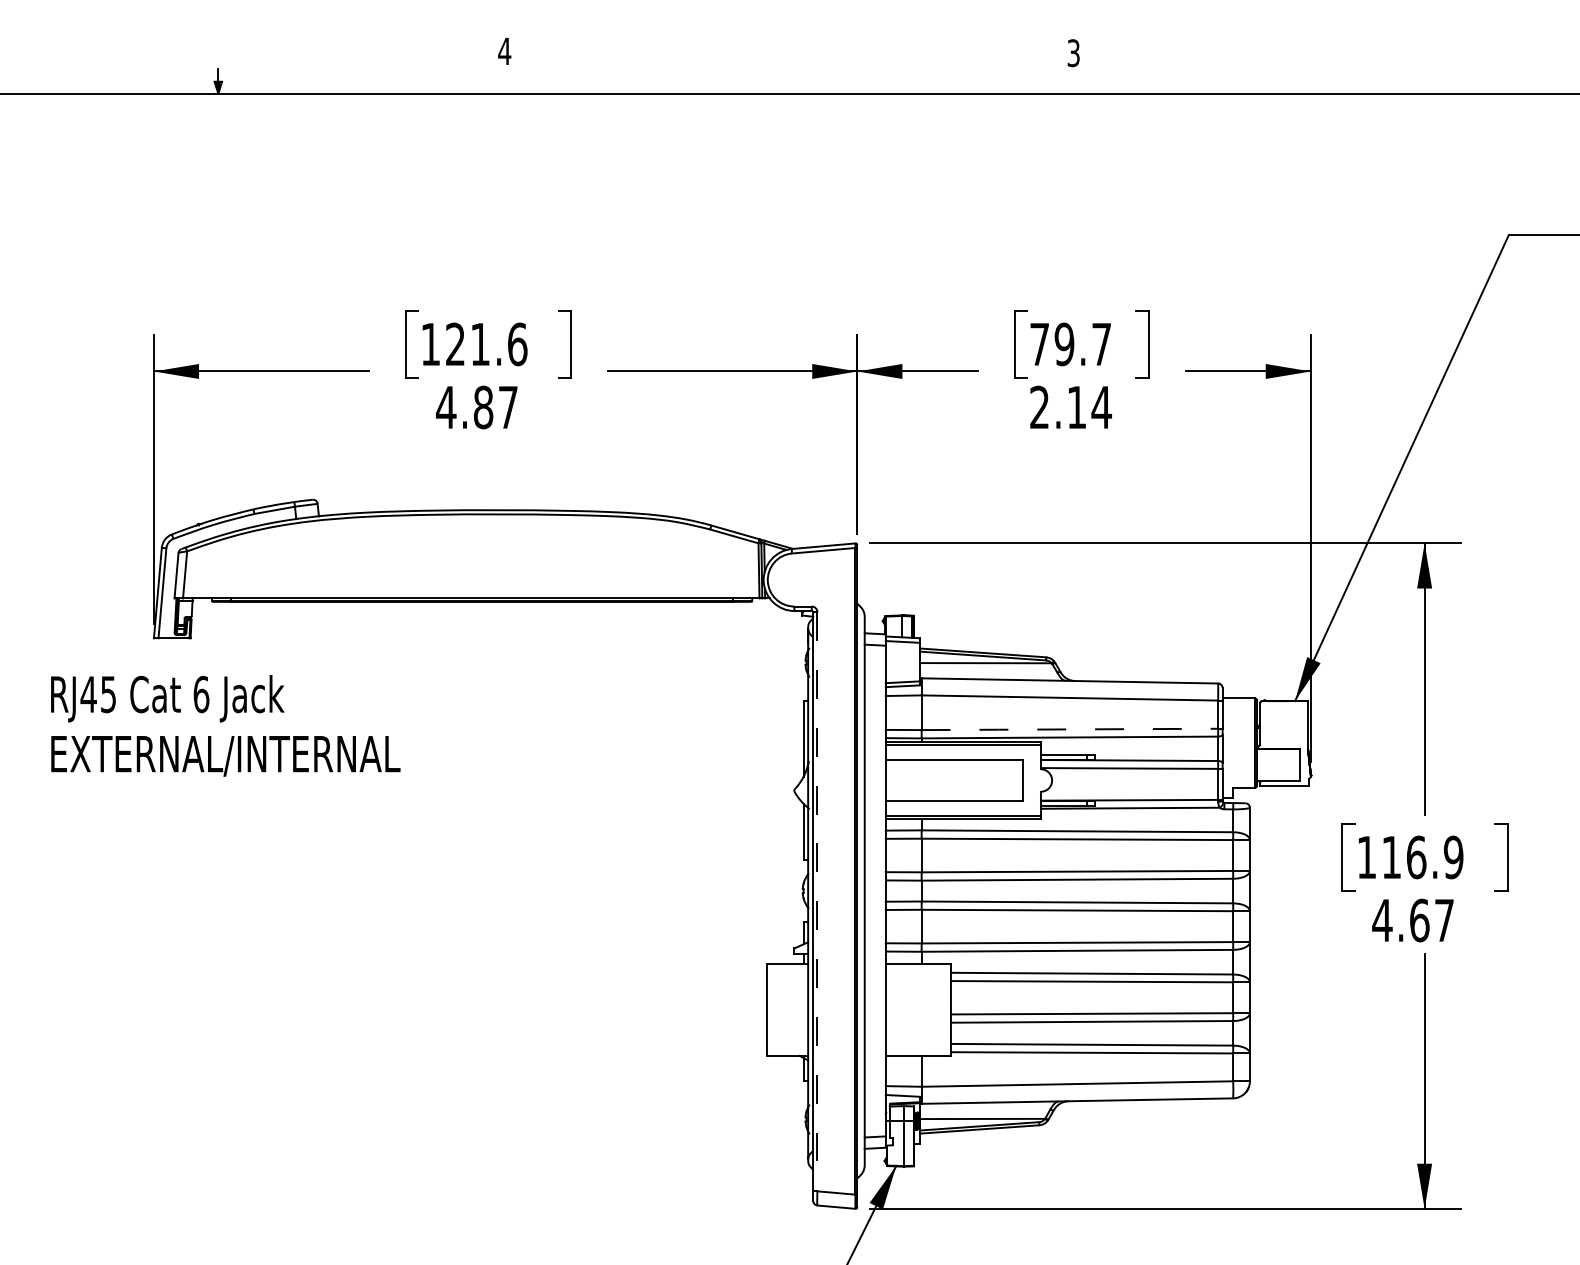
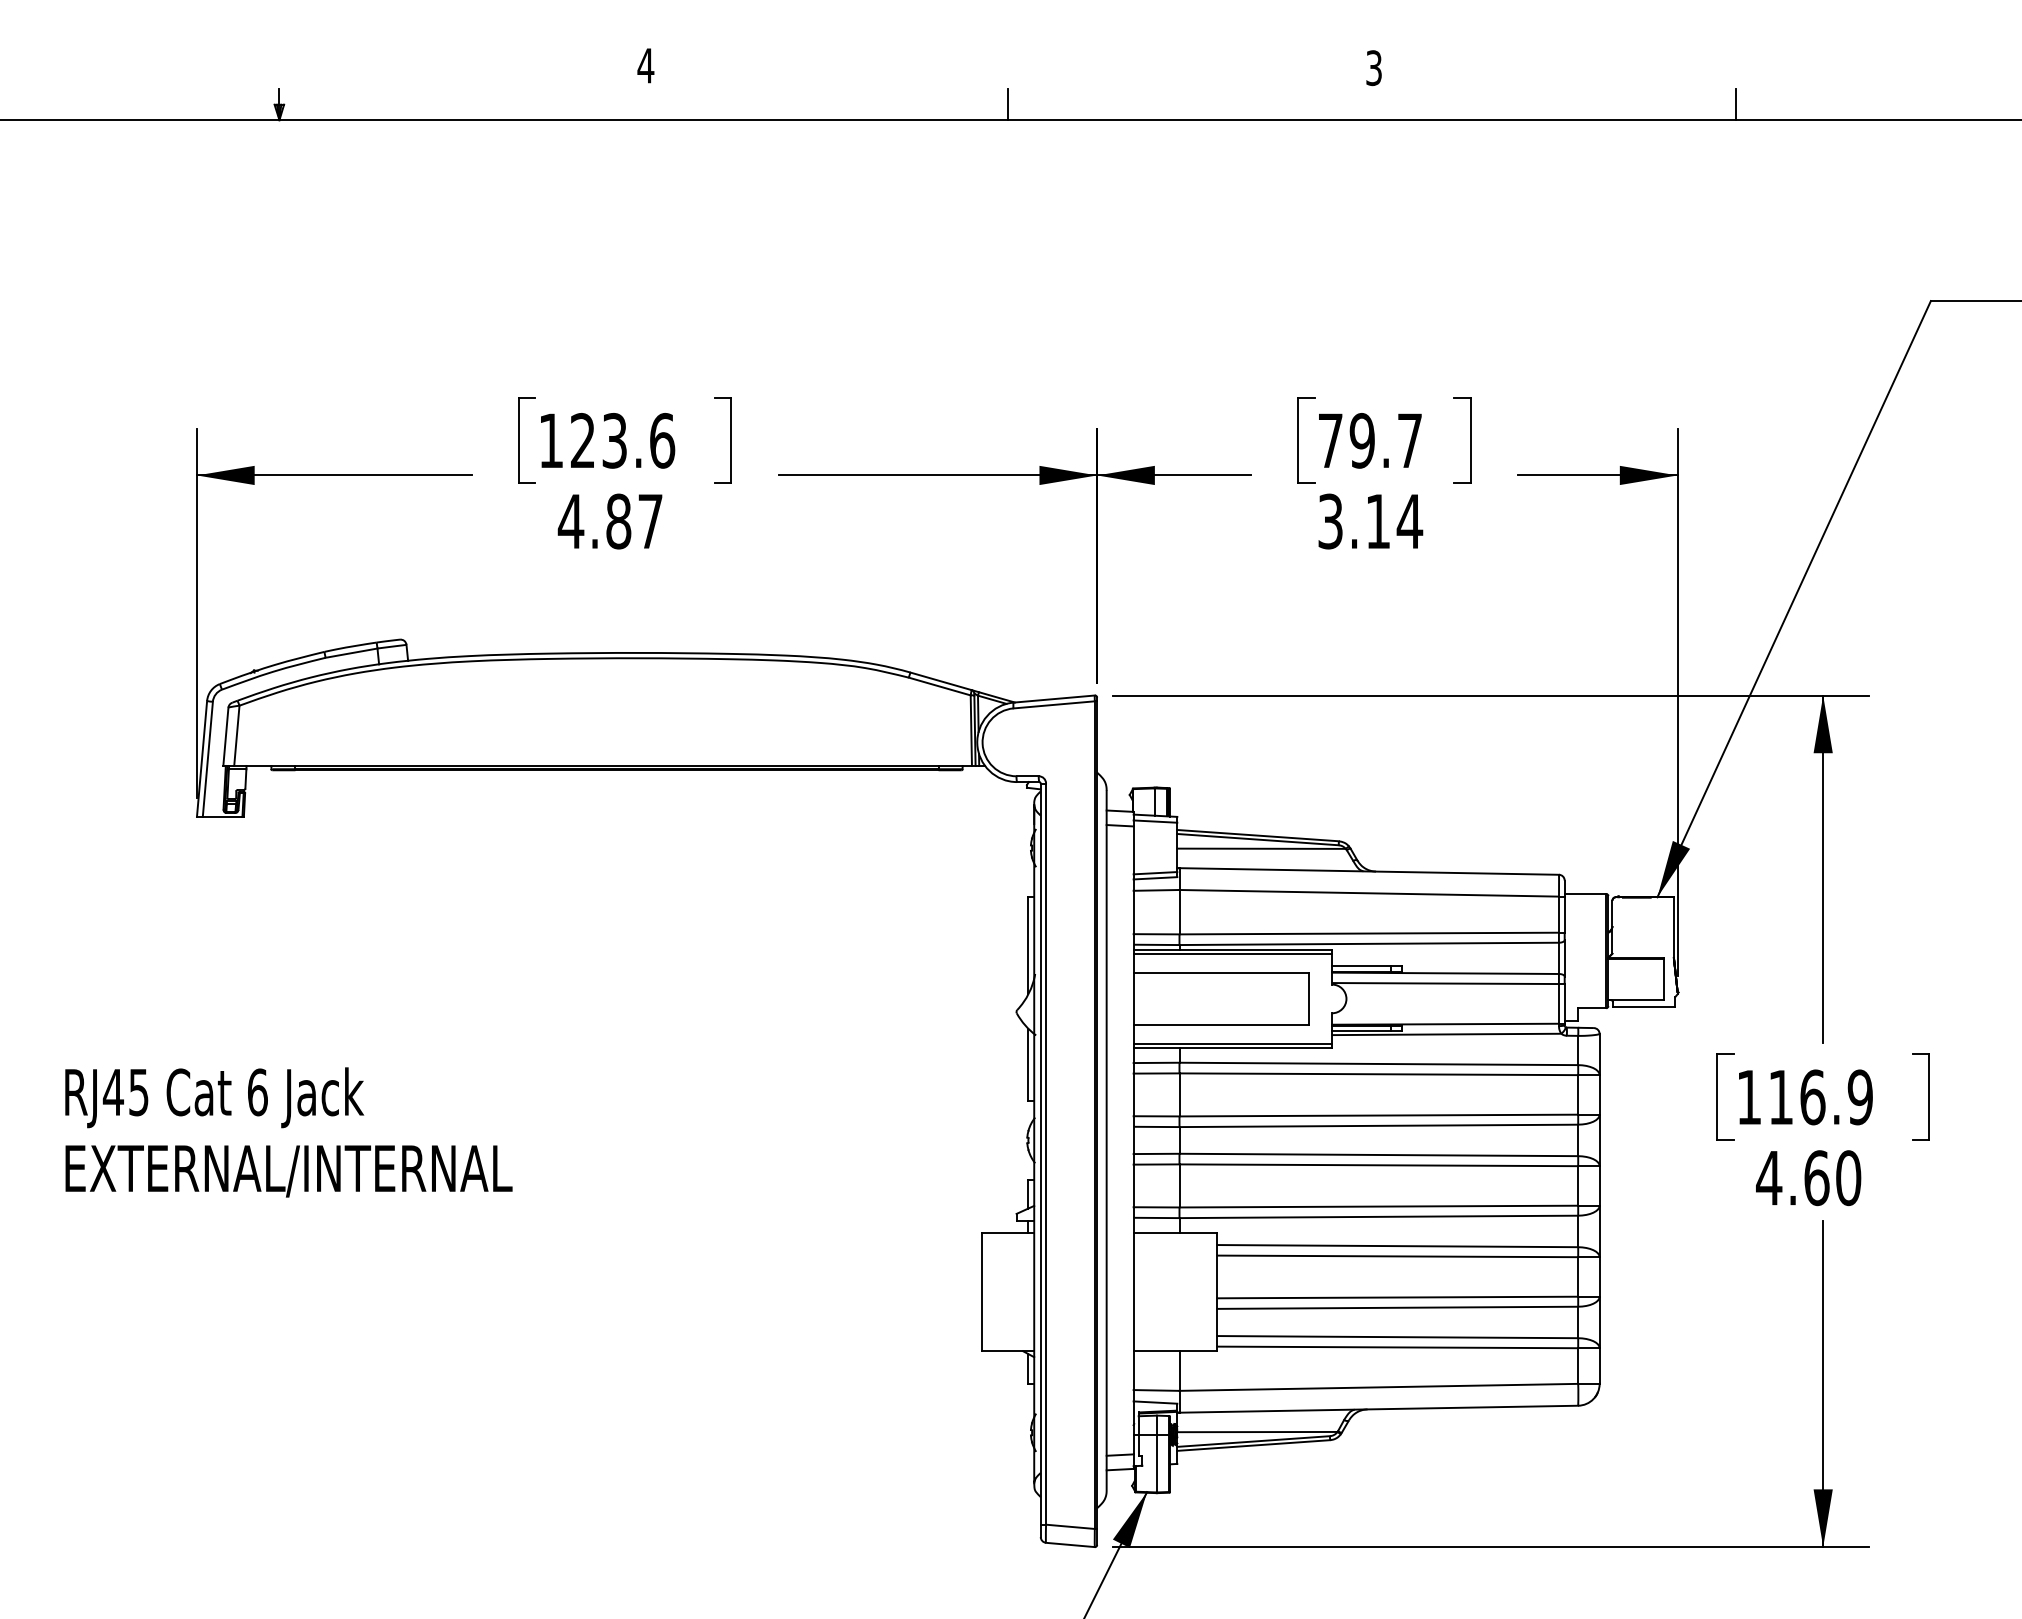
line: (787, 81) -> (1007, 104), added
line: (1356, 81) -> (1736, 104), added
text: (480, 344) -> (614, 440), 121.6 -> 123.6
text: (1039, 407) -> (1330, 521), 2.14 -> 3.14
text: (225, 725) -> (288, 1132), moved
line: (1069, 729) -> (1368, 933), dashed -> solid
line: (817, 901) -> (1046, 1153), dashed -> solid
text: (1444, 920) -> (1848, 1178), 4.67 -> 4.60

